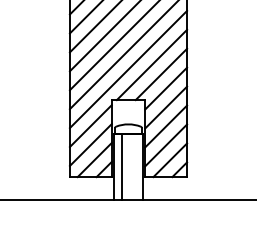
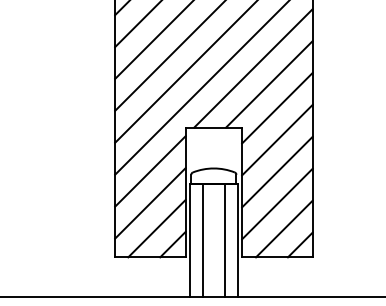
line: (135, 166) -> (225, 239), added

